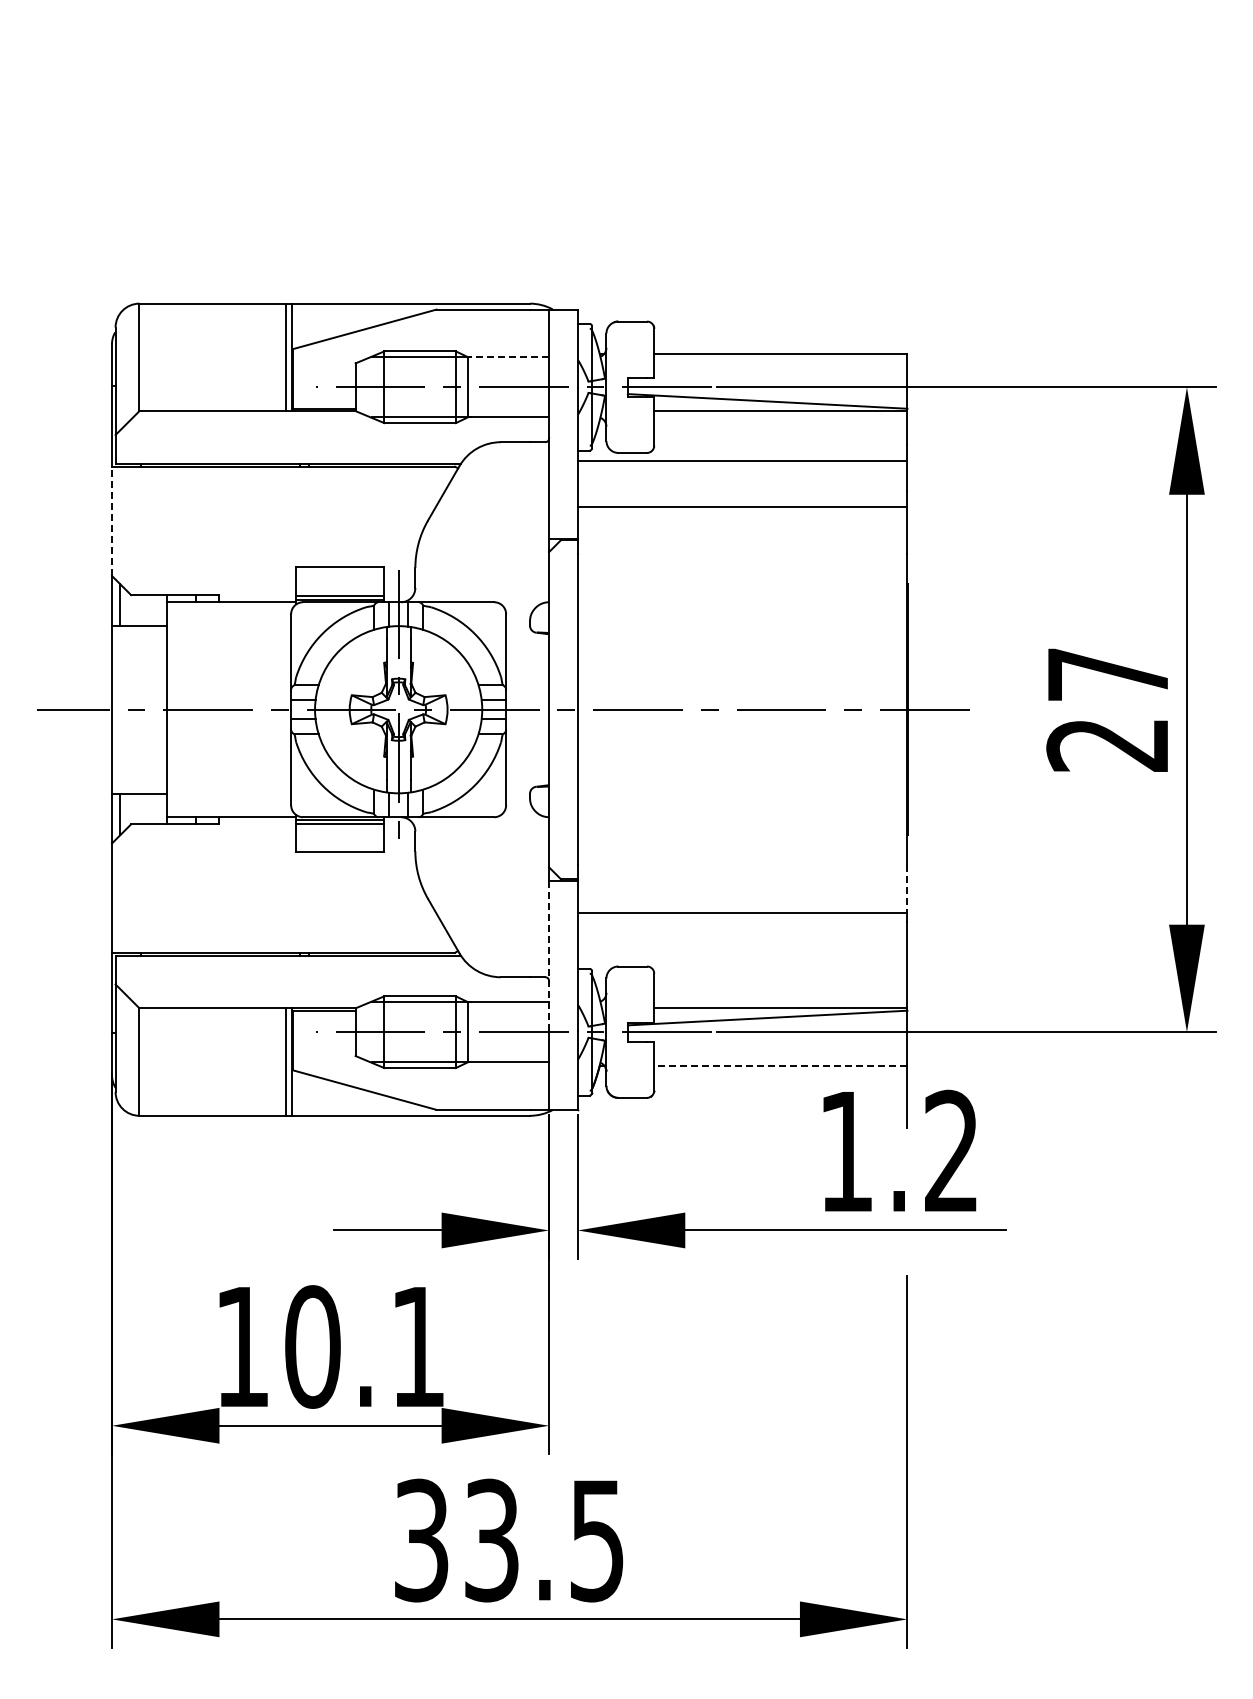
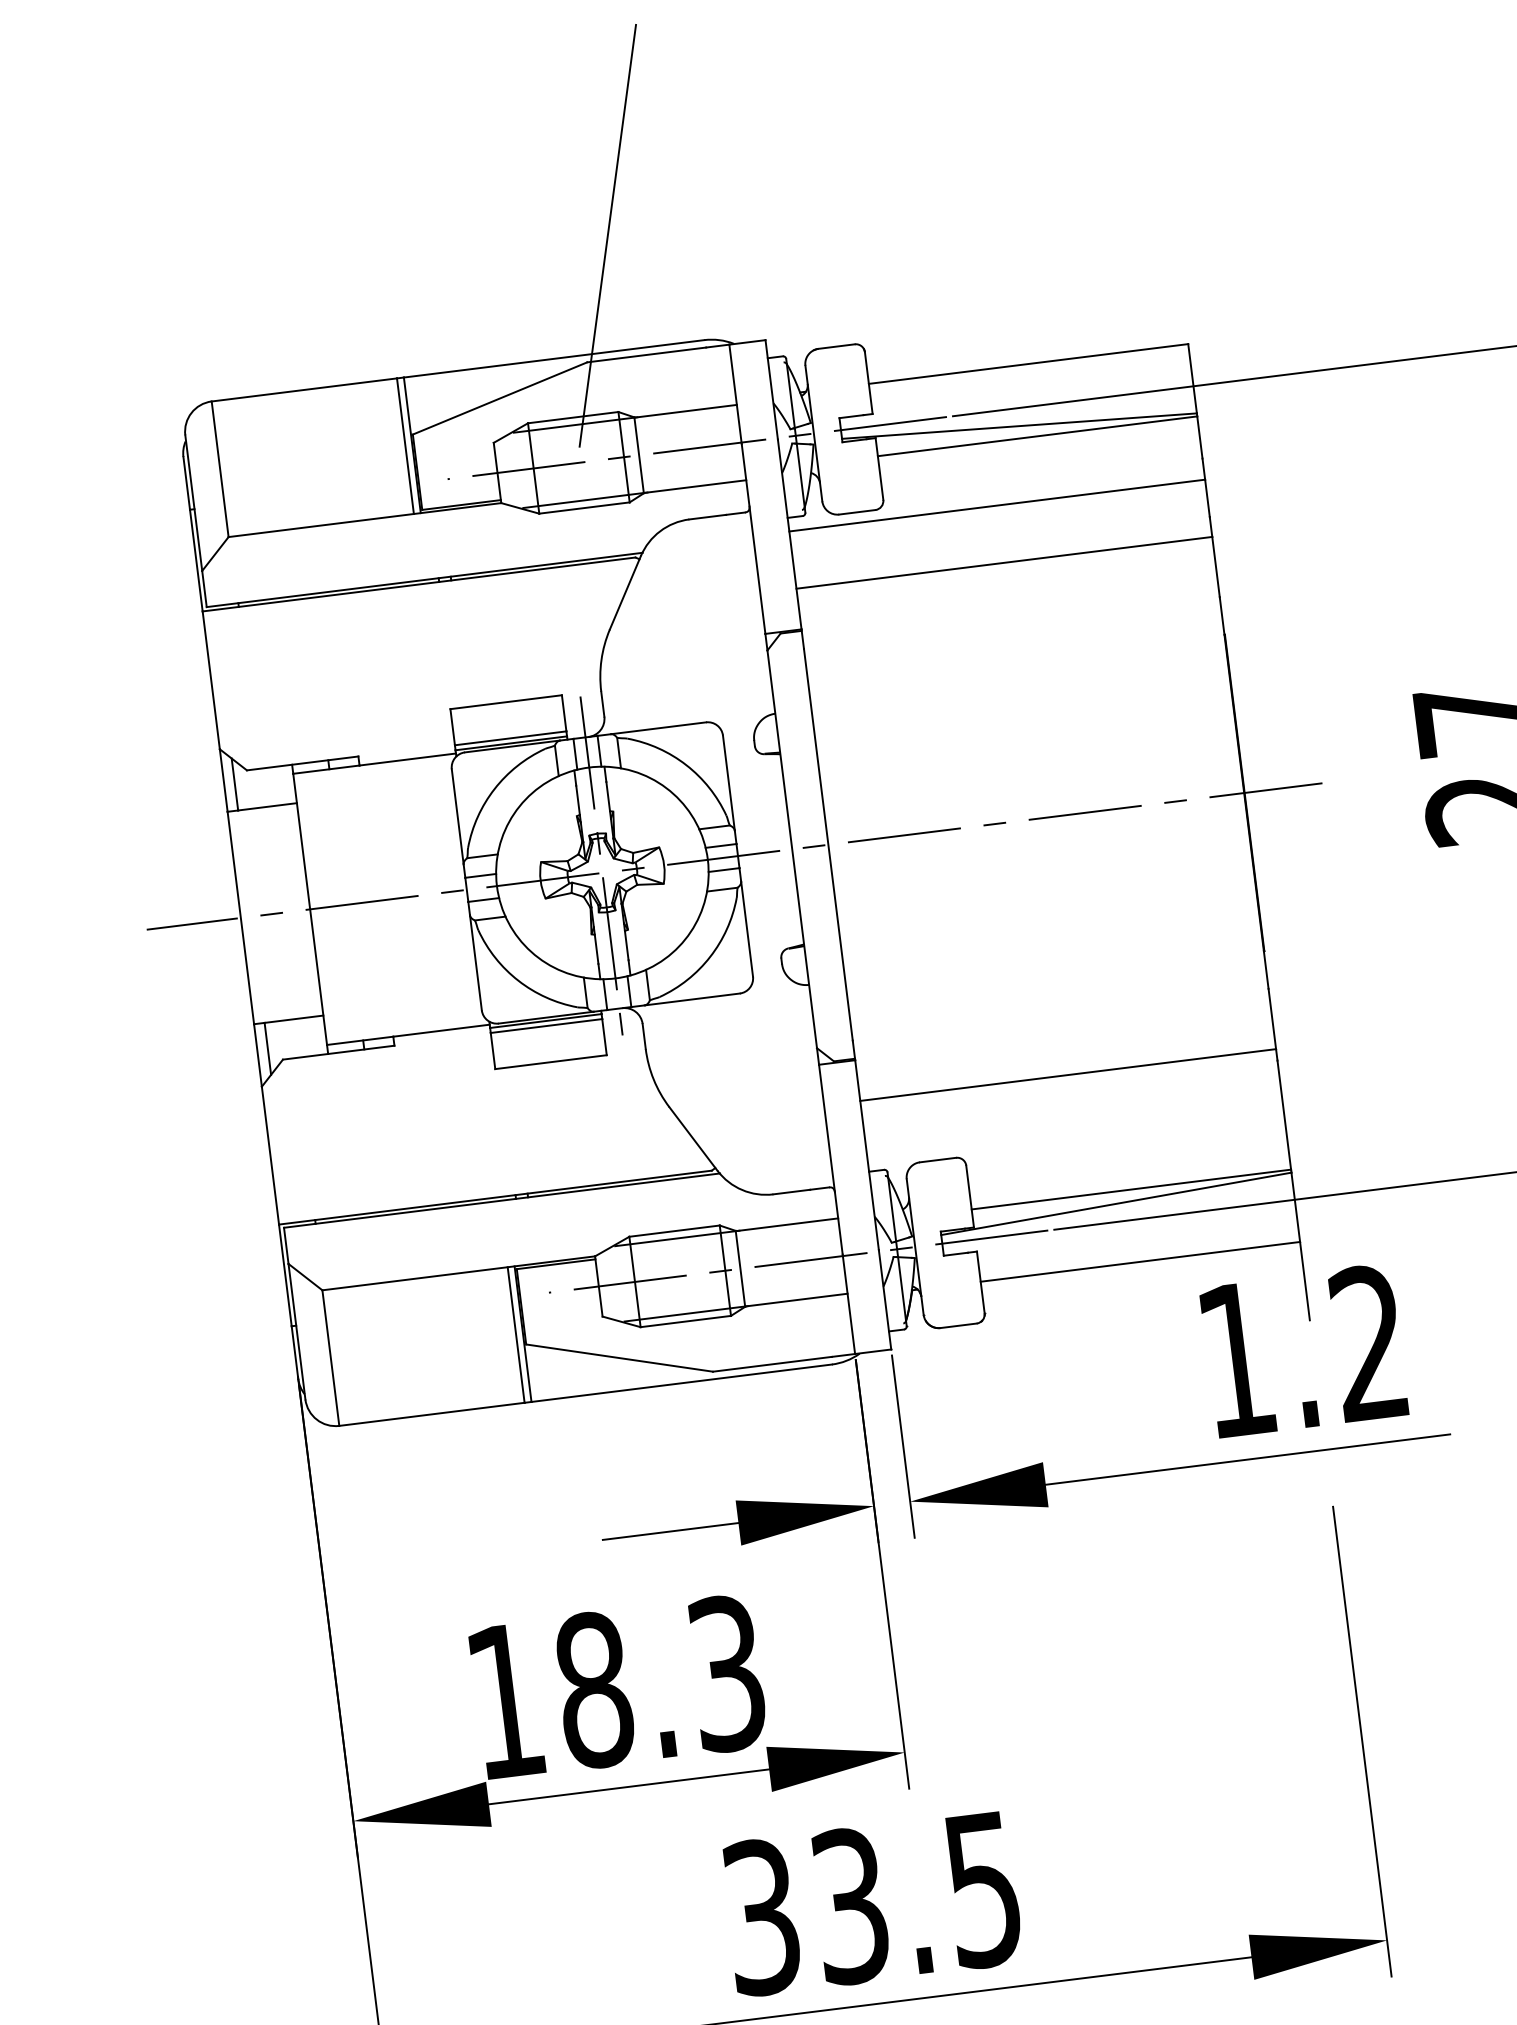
line: (464, 212) -> (607, 235), added
line: (508, 357) -> (685, 411), dashed -> solid
line: (112, 521) -> (211, 680), dashed -> solid
line: (907, 888) -> (1272, 1018), dashed -> solid
line: (549, 955) -> (831, 1159), dashed -> solid
line: (780, 1065) -> (1139, 1261), dashed -> solid
text: (364, 1346) -> (659, 1681), 10.1 -> 18.3

